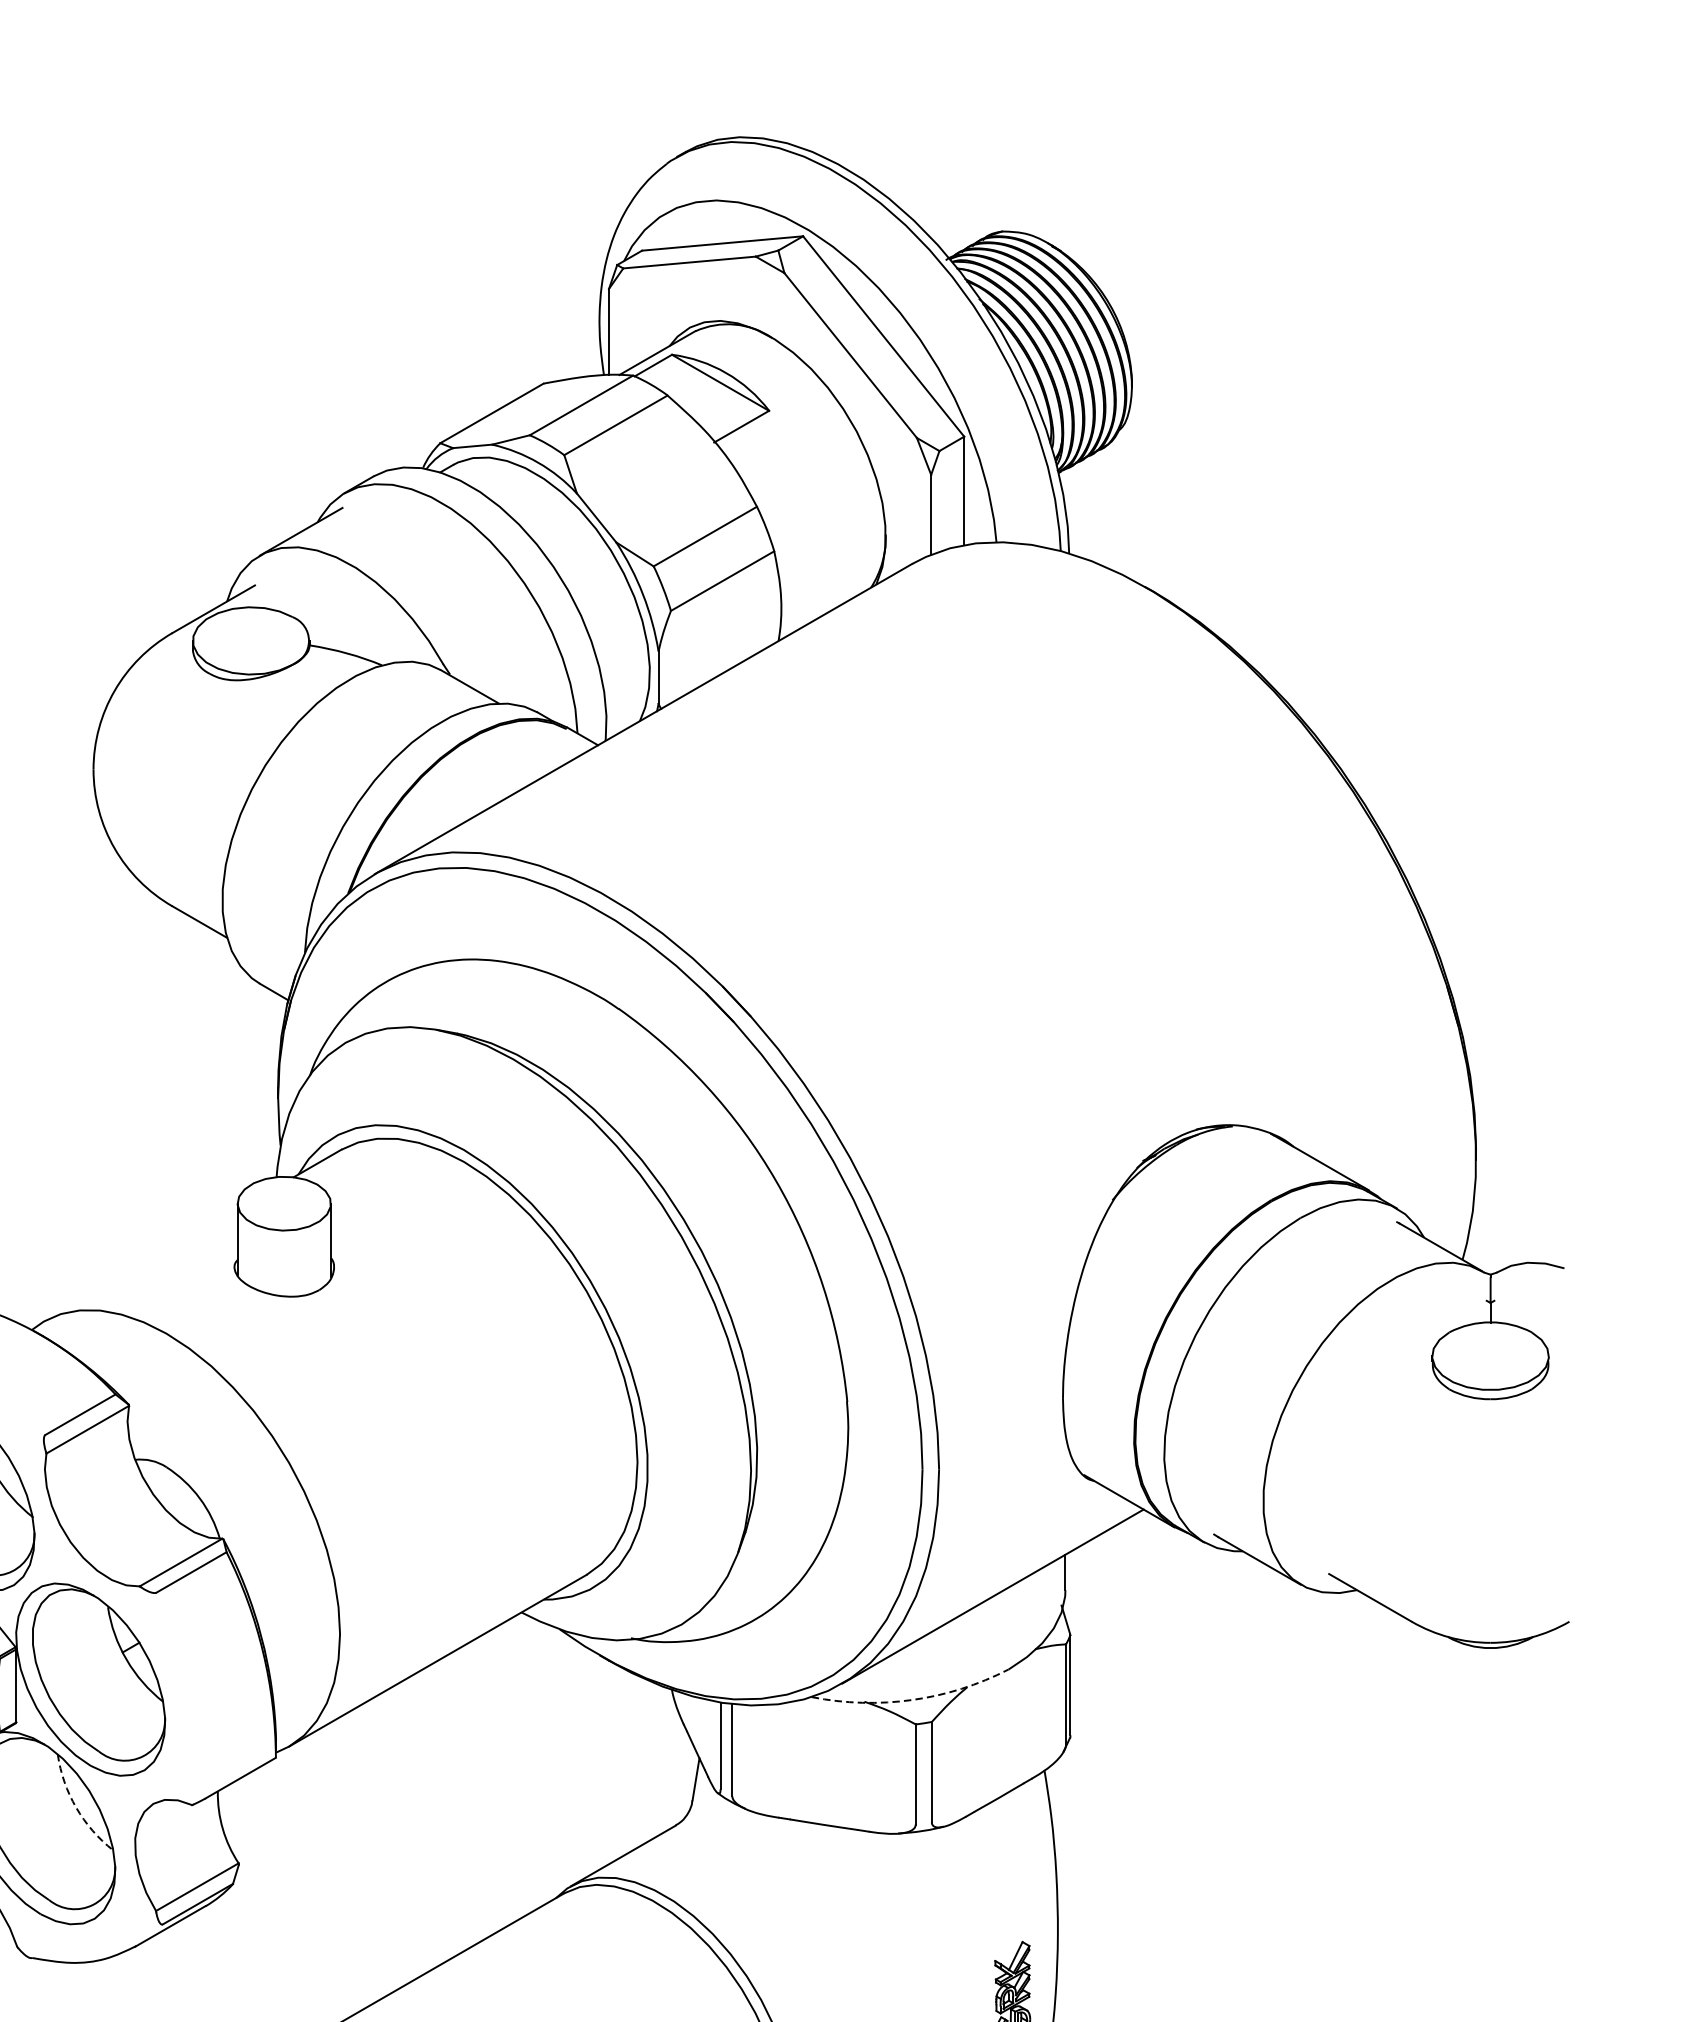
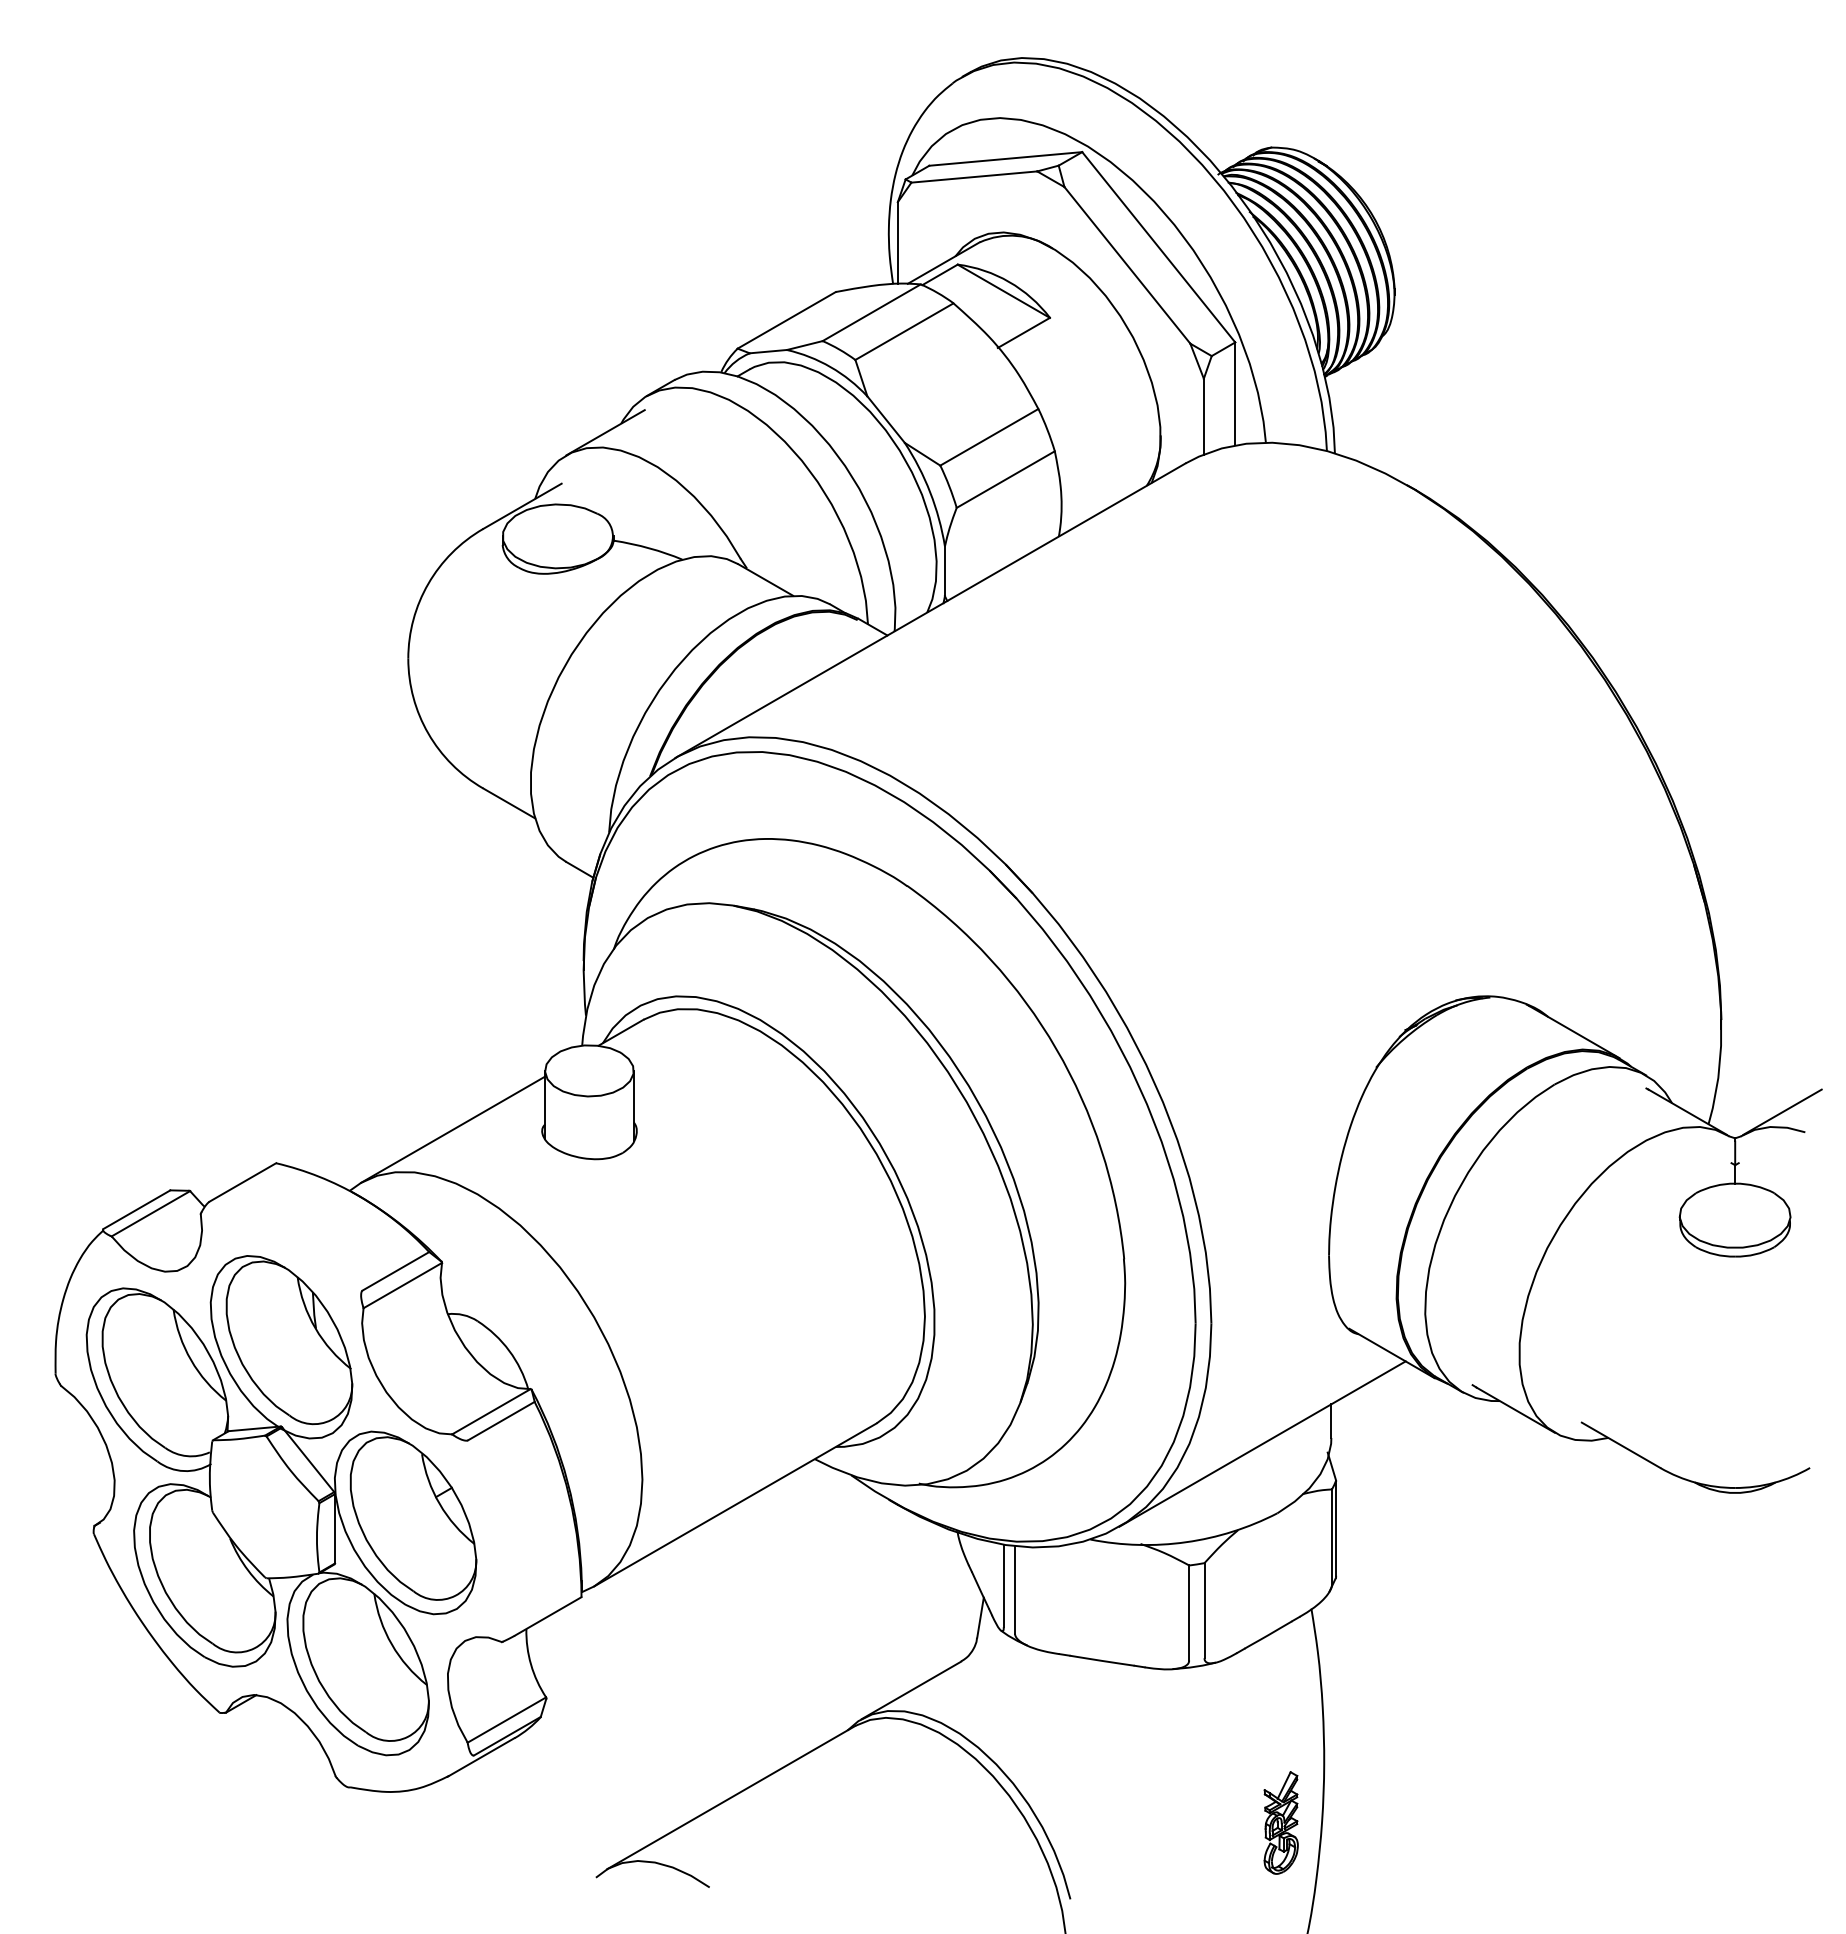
line: (1540, 1246) -> (1782, 1111), added
line: (141, 1265) -> (453, 1129), added
arc: (912, 1700) -> (1186, 1542), dashed -> solid
arc: (75, 1807) -> (391, 1644), dashed -> solid

